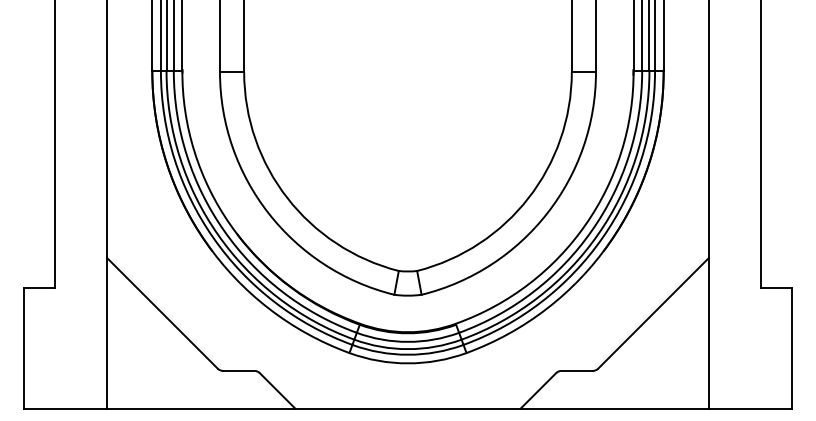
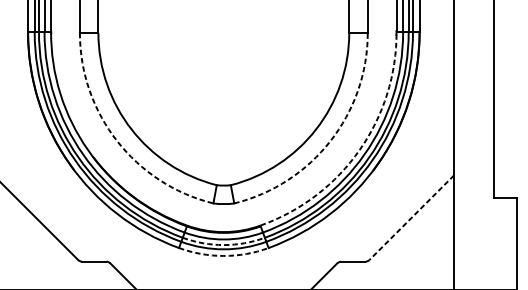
arc: (268, 213) -> (117, 141), solid -> dashed
arc: (547, 213) -> (330, 141), solid -> dashed
arc: (585, 225) -> (359, 150), solid -> dashed
line: (653, 313) -> (411, 217), solid -> dashed
arc: (408, 349) -> (224, 245), solid -> dashed
arc: (408, 363) -> (224, 256), solid -> dashed

